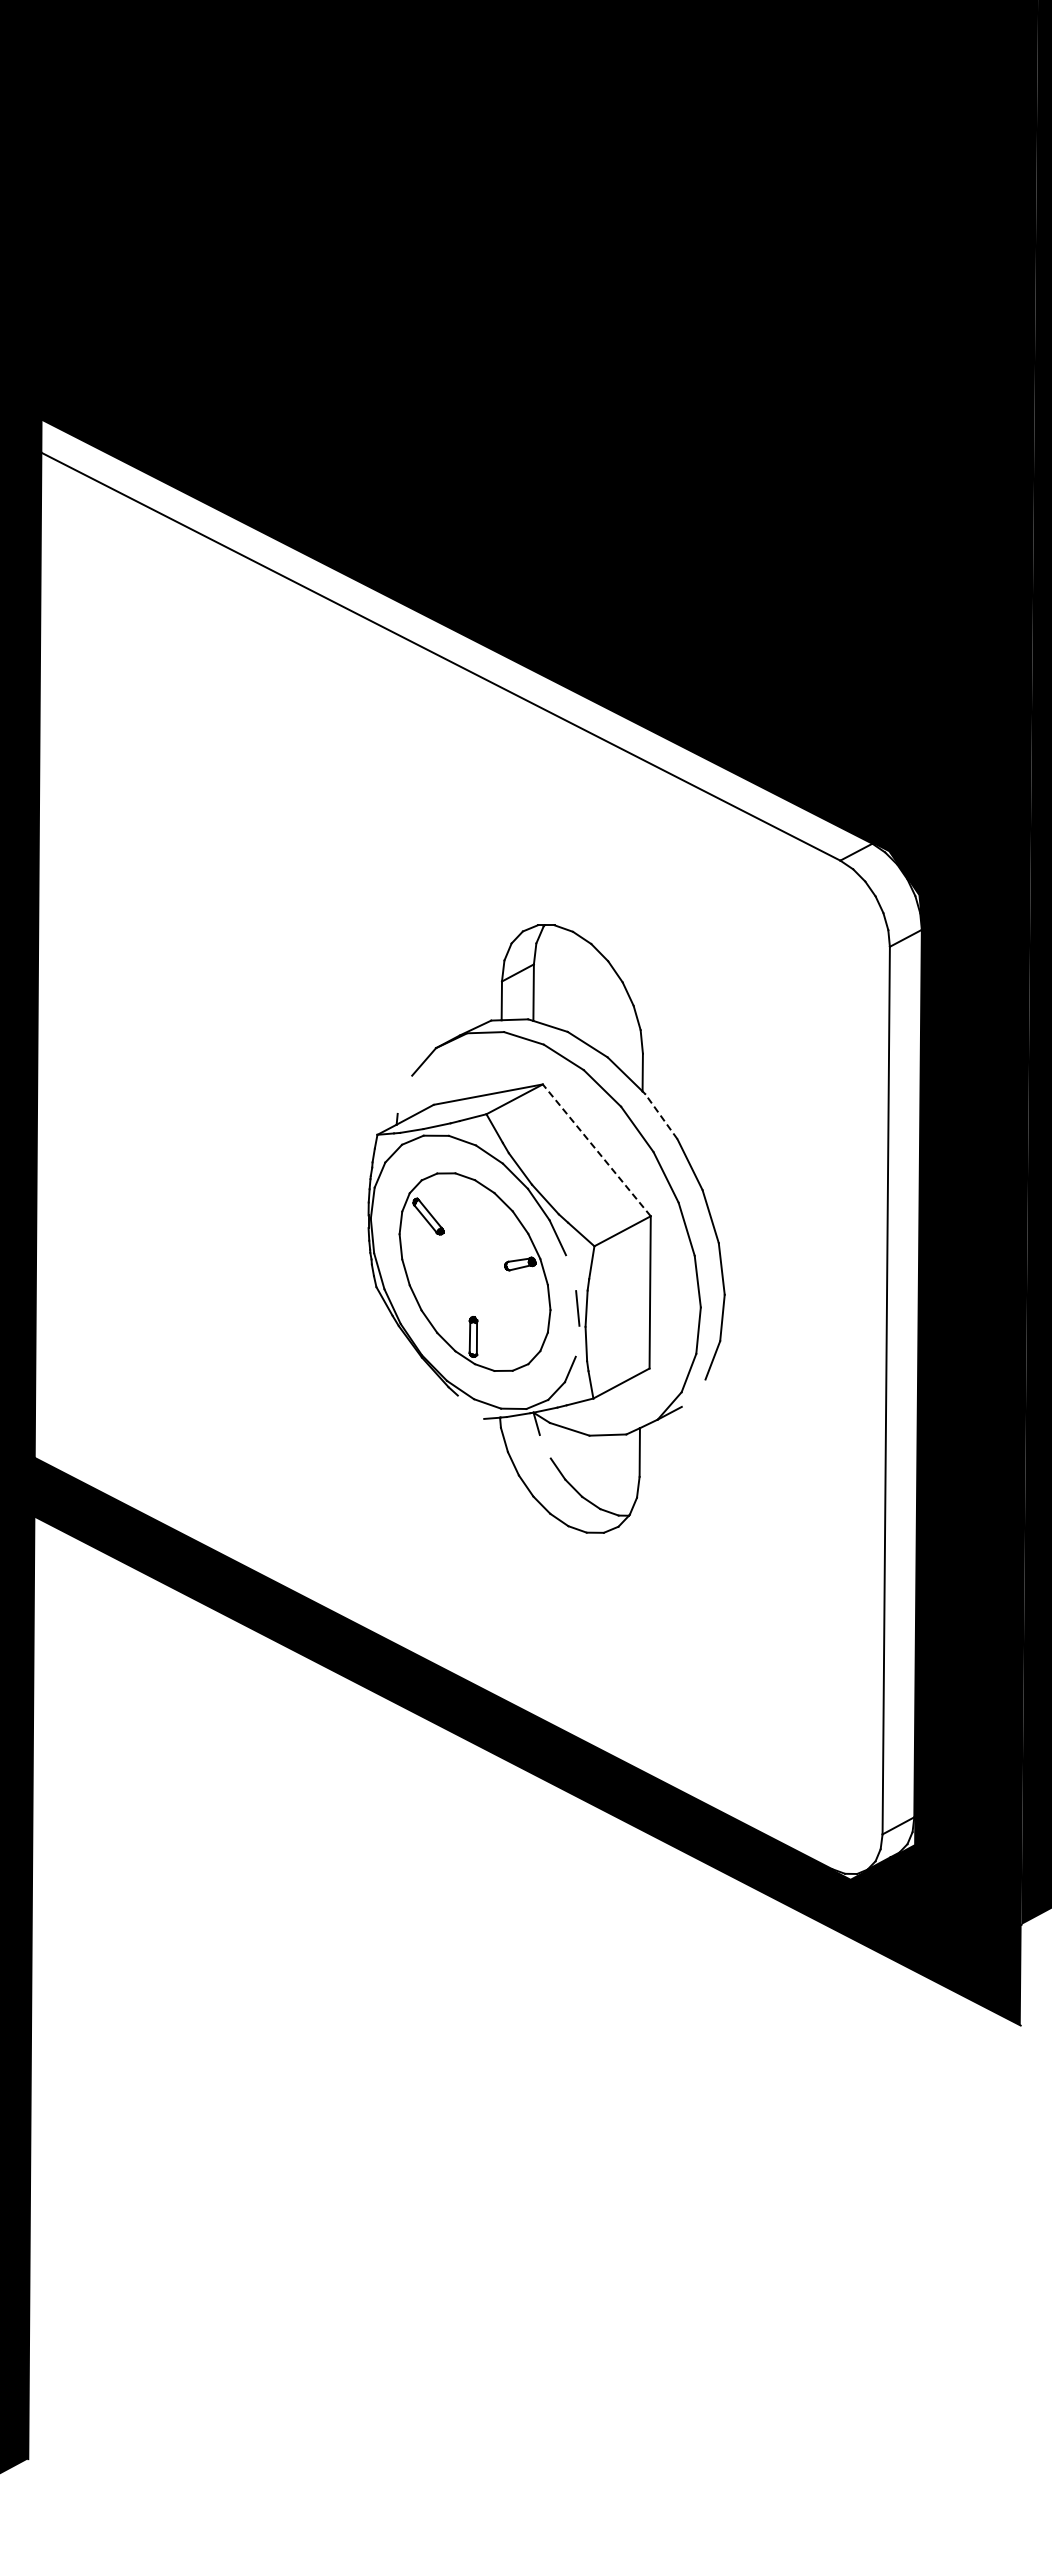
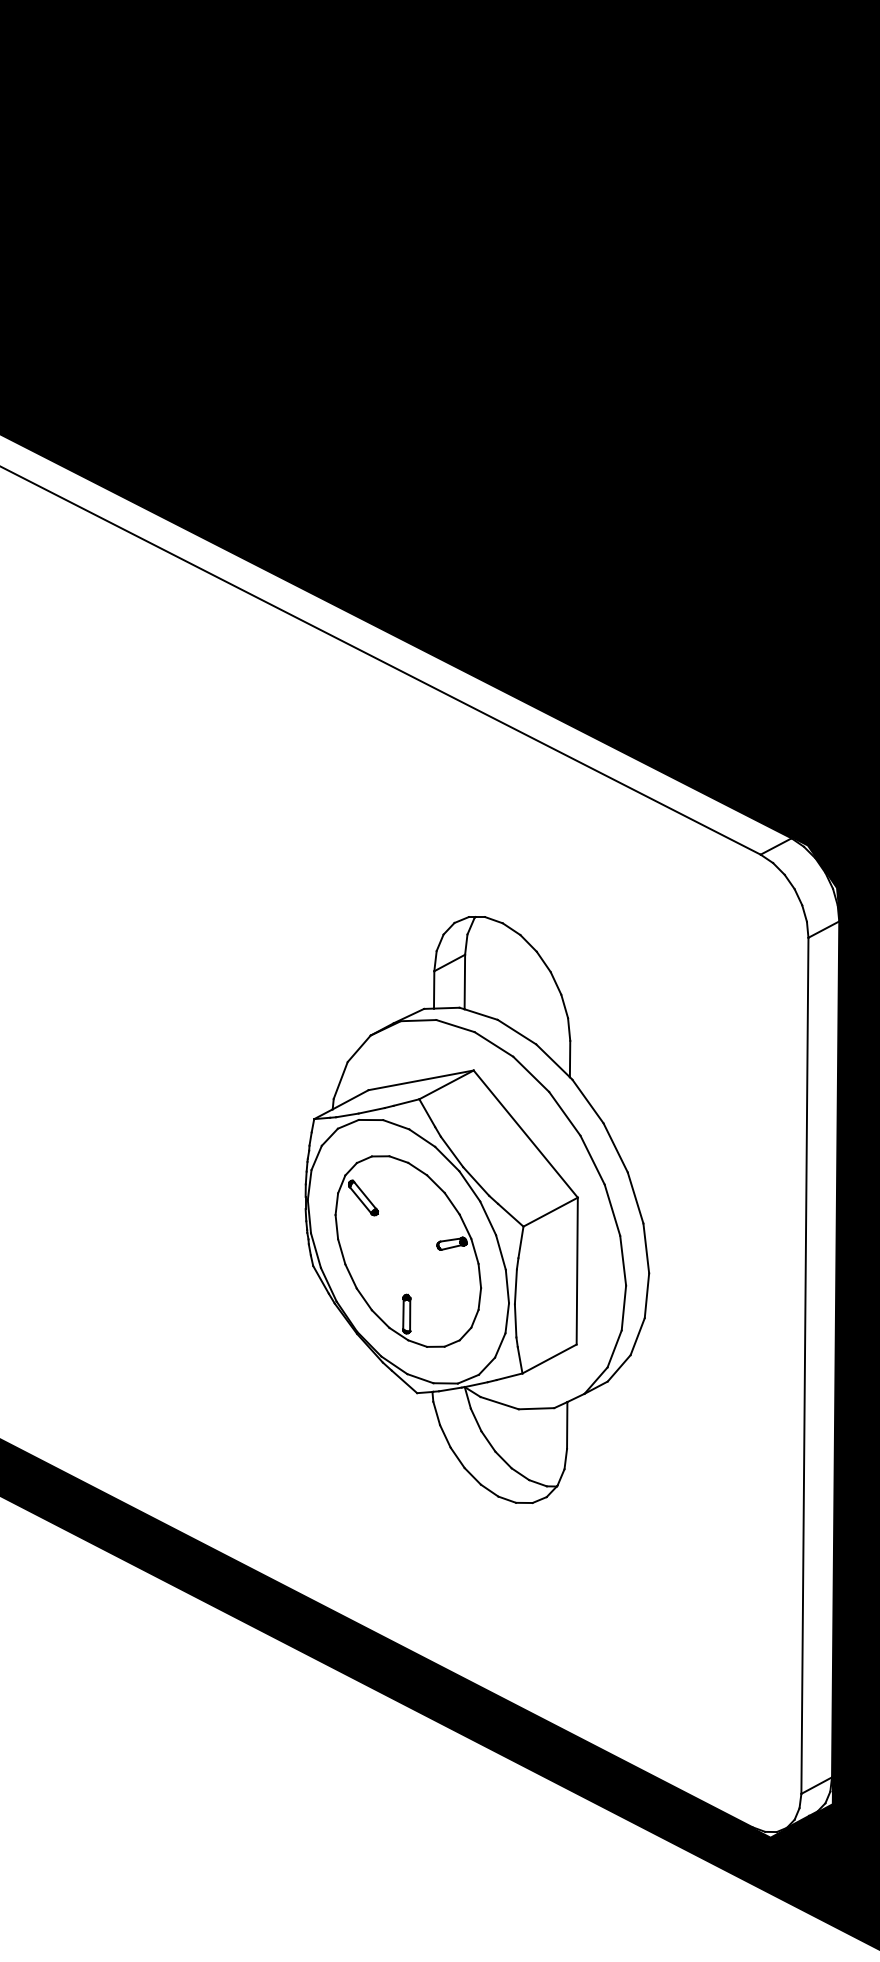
line: (404, 1094) -> (340, 1080), added
line: (661, 1116) -> (588, 1101), dashed -> solid
line: (596, 1149) -> (525, 1133), dashed -> solid
line: (571, 1273) -> (501, 1252), added
line: (577, 1340) -> (507, 1317), added
line: (693, 1392) -> (619, 1367), added
line: (470, 1406) -> (403, 1381), added
line: (544, 1446) -> (475, 1419), added

